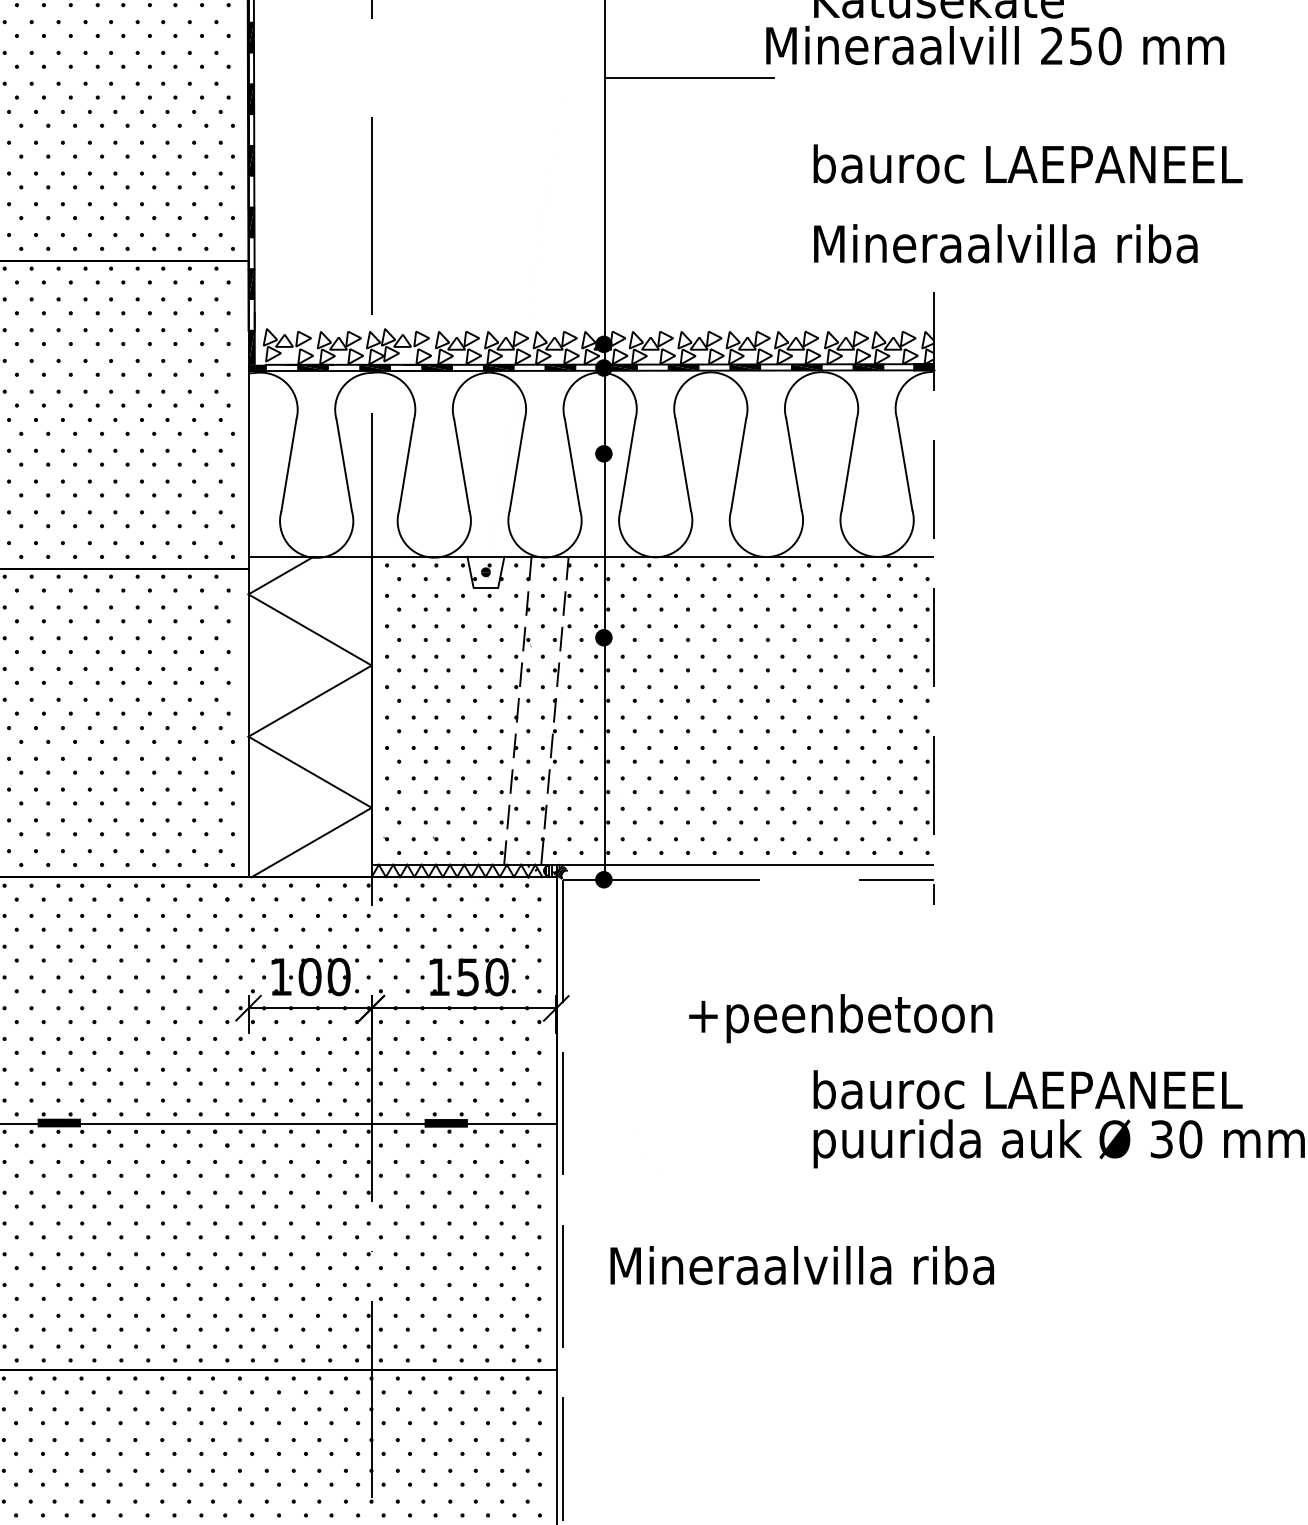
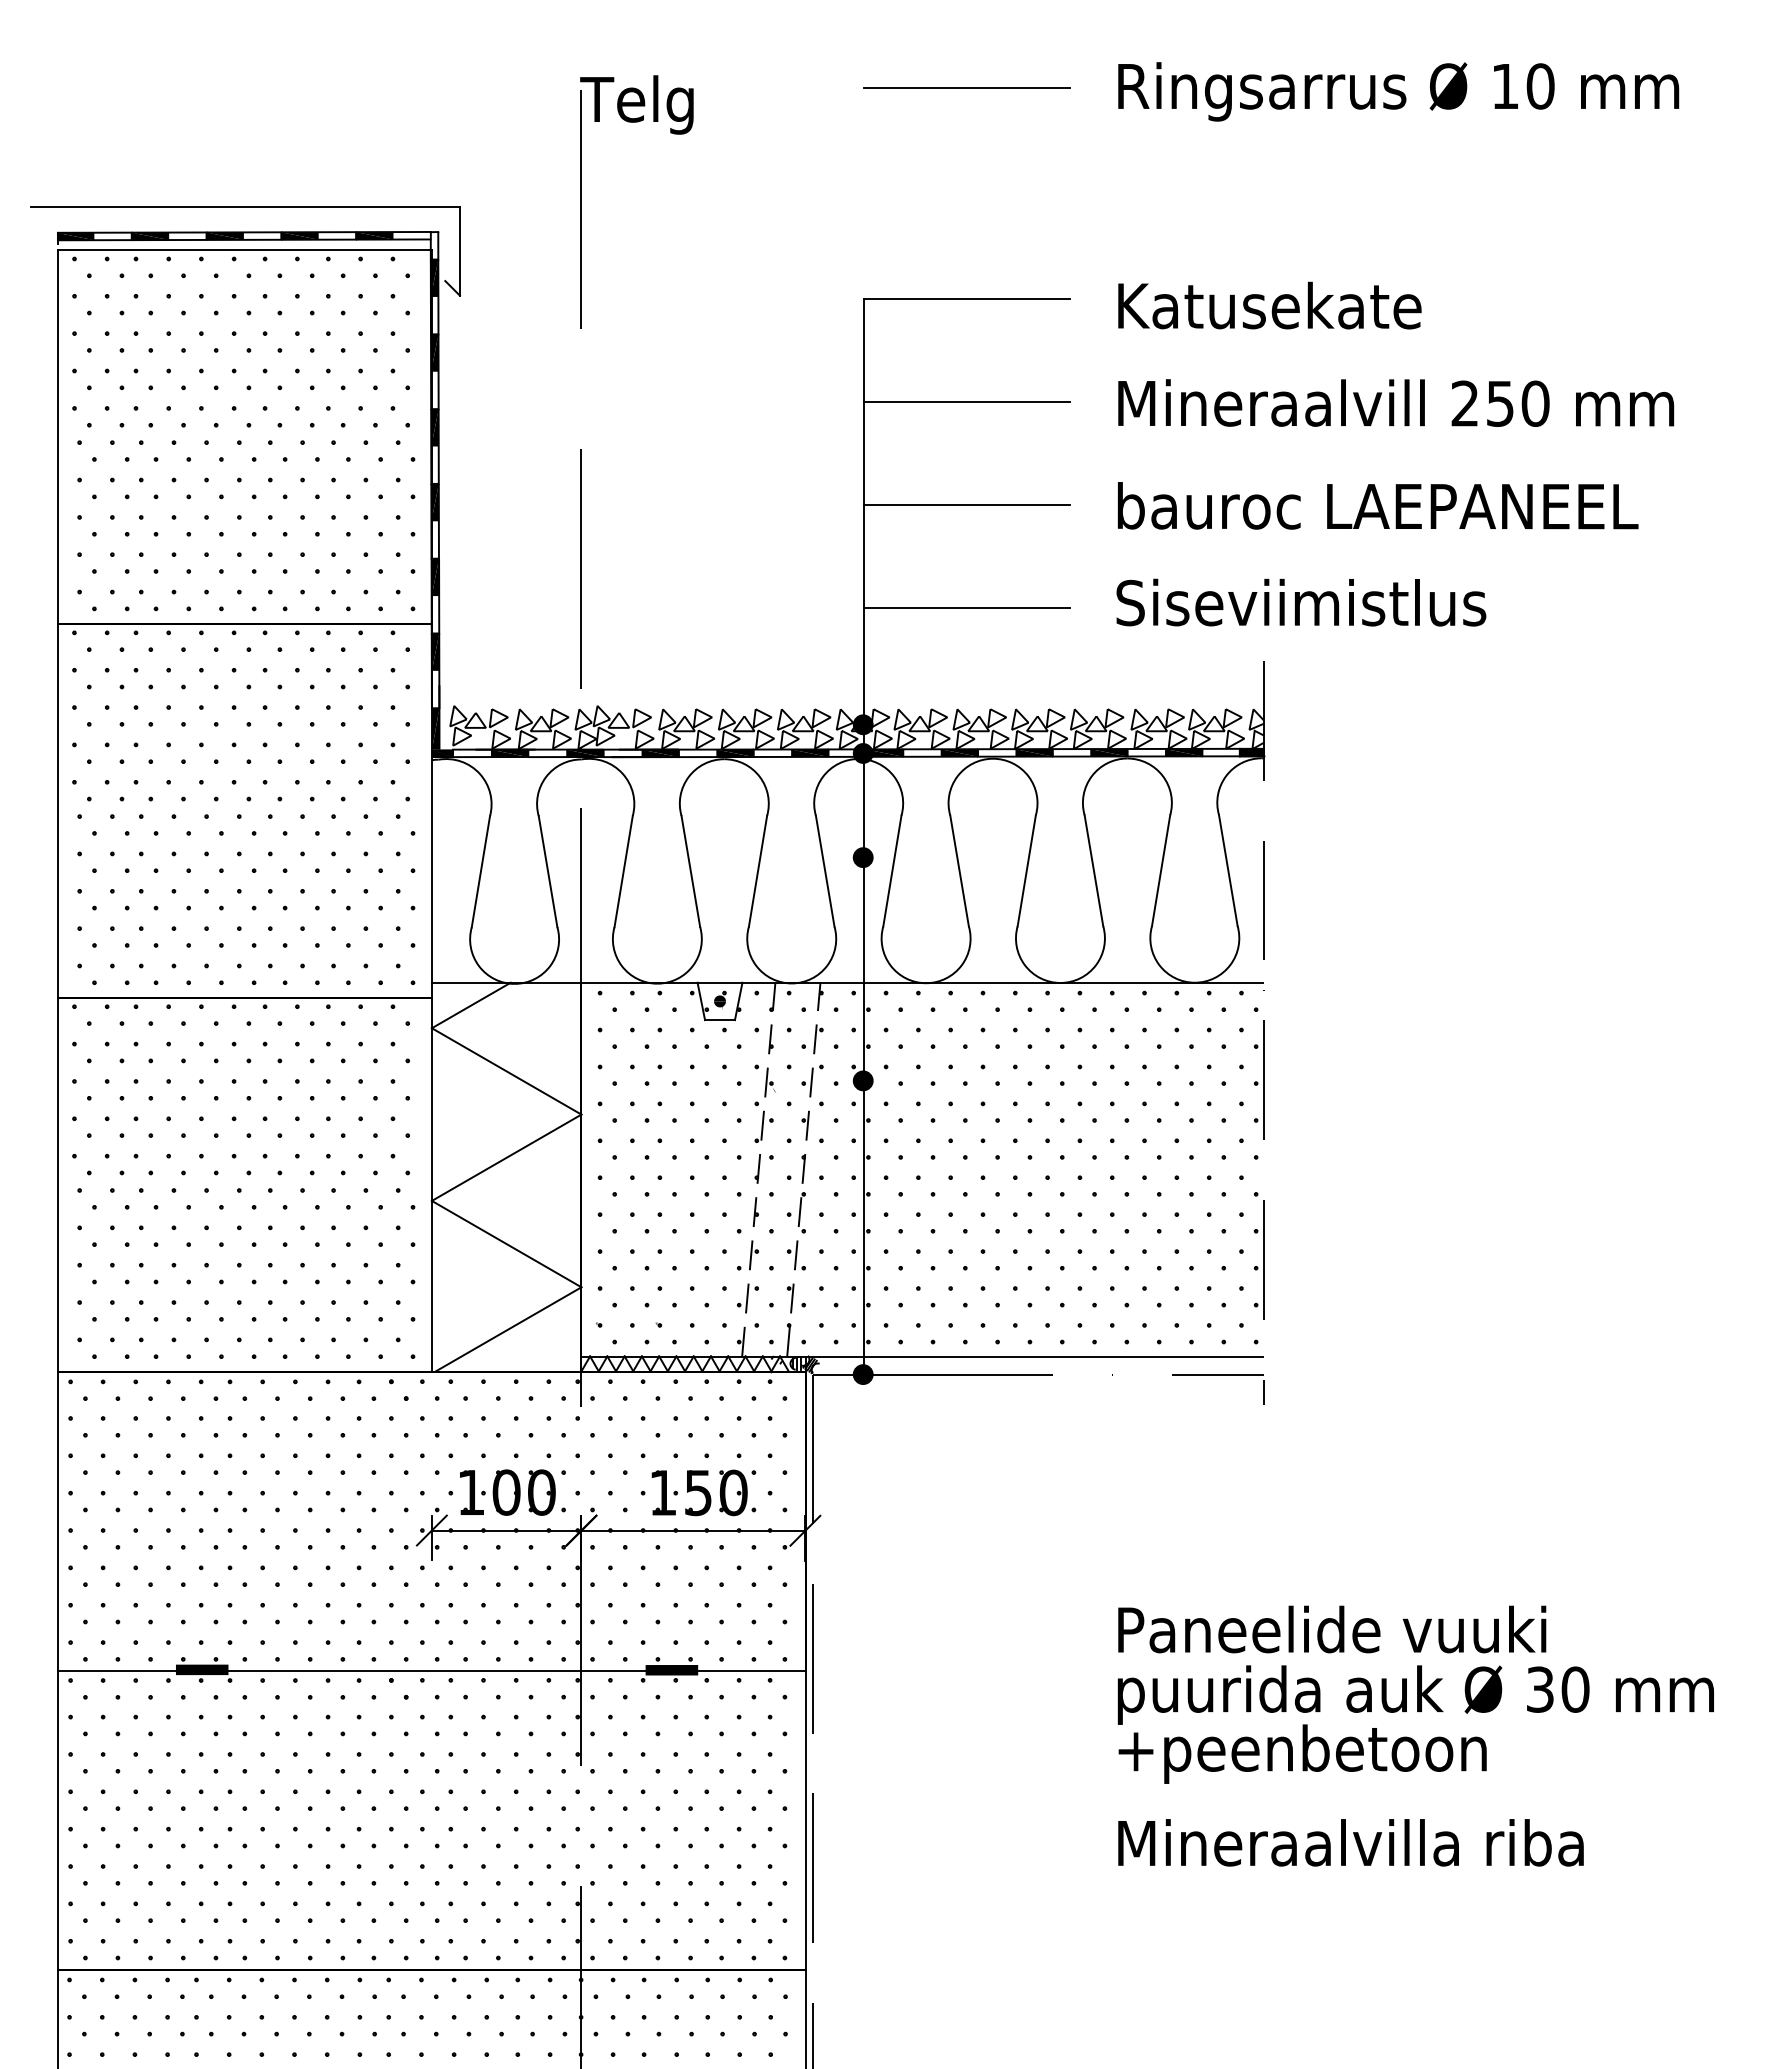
text: (995, 45) -> (1396, 402), moved
line: (689, 163) -> (967, 505), added
text: (1004, 243) -> (1349, 602), Mineraalvilla riba -> Siseviimistlus
line: (689, 248) -> (967, 608), added
text: (840, 1018) -> (1302, 1753), moved
text: (1027, 1089) -> (1377, 1629), bauroc LAEPANEEL -> Paneelide vuuki
text: (801, 1265) -> (1350, 1842), moved

